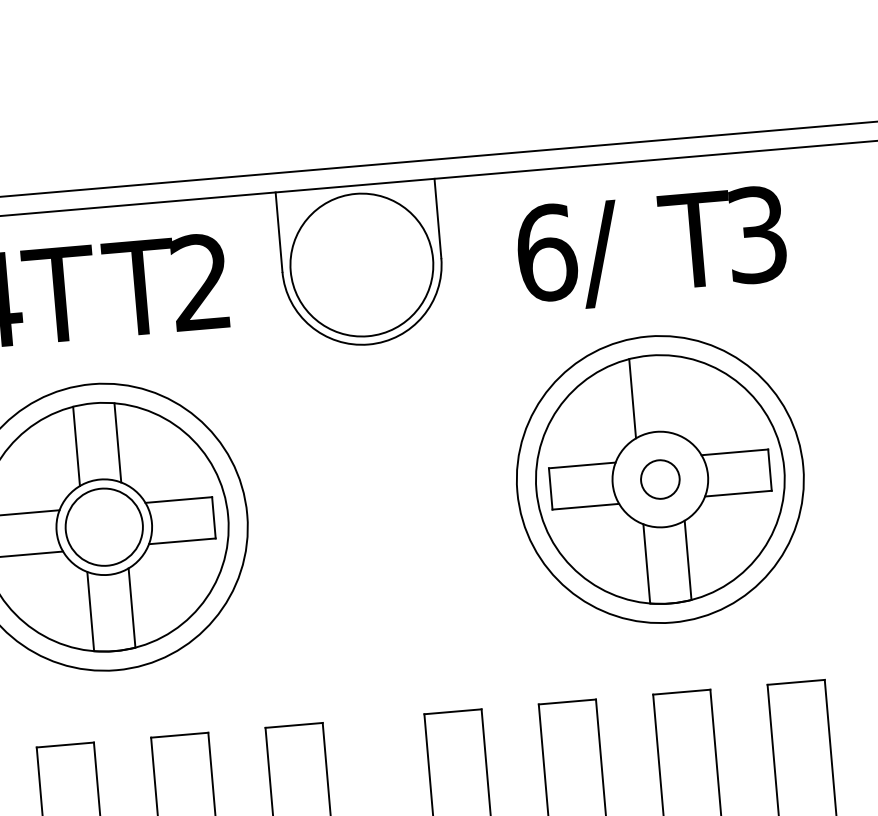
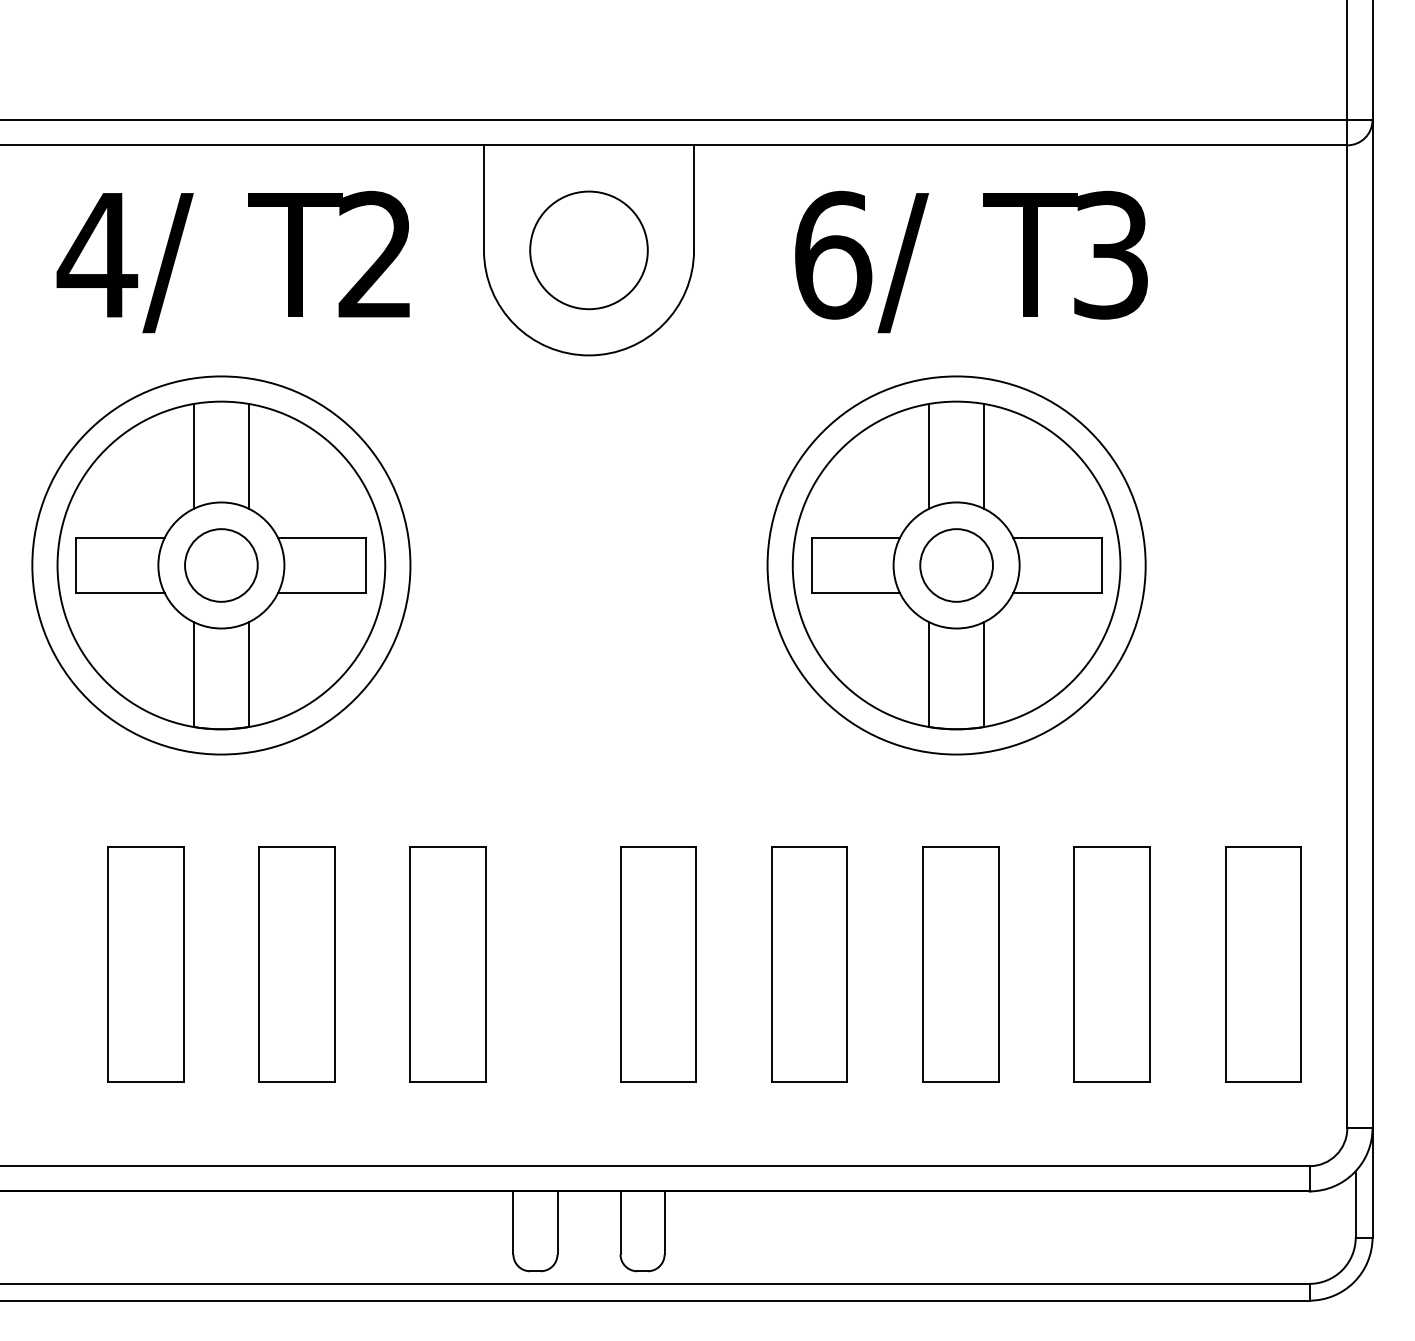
circle: (361, 265) -> (588, 250), size x0.62
text: (59, 300) -> (188, 263), T -> /
line: (673, 394) -> (983, 455), added
circle: (660, 479) -> (956, 565), size x1.43
circle: (104, 527) -> (221, 565), size x0.71

